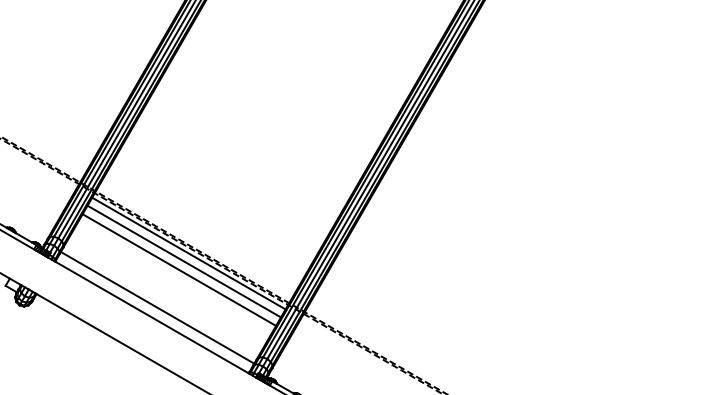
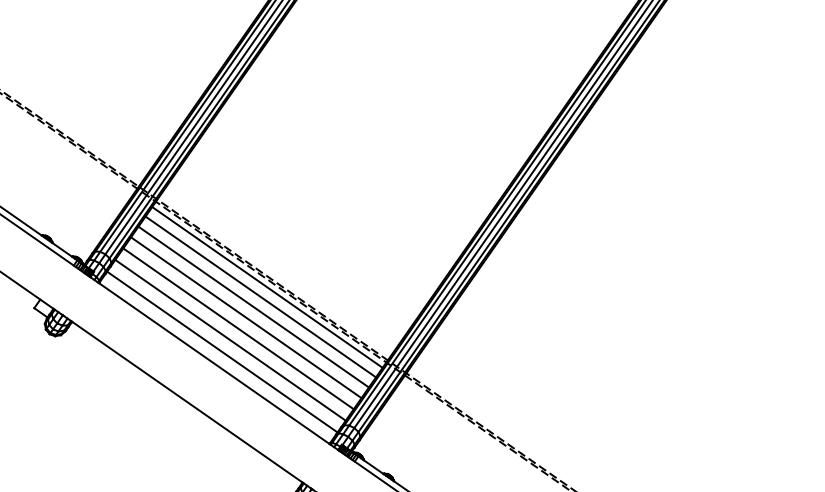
line: (173, 278) -> (245, 317), added
line: (168, 288) -> (238, 329), added
line: (162, 297) -> (229, 339), added

